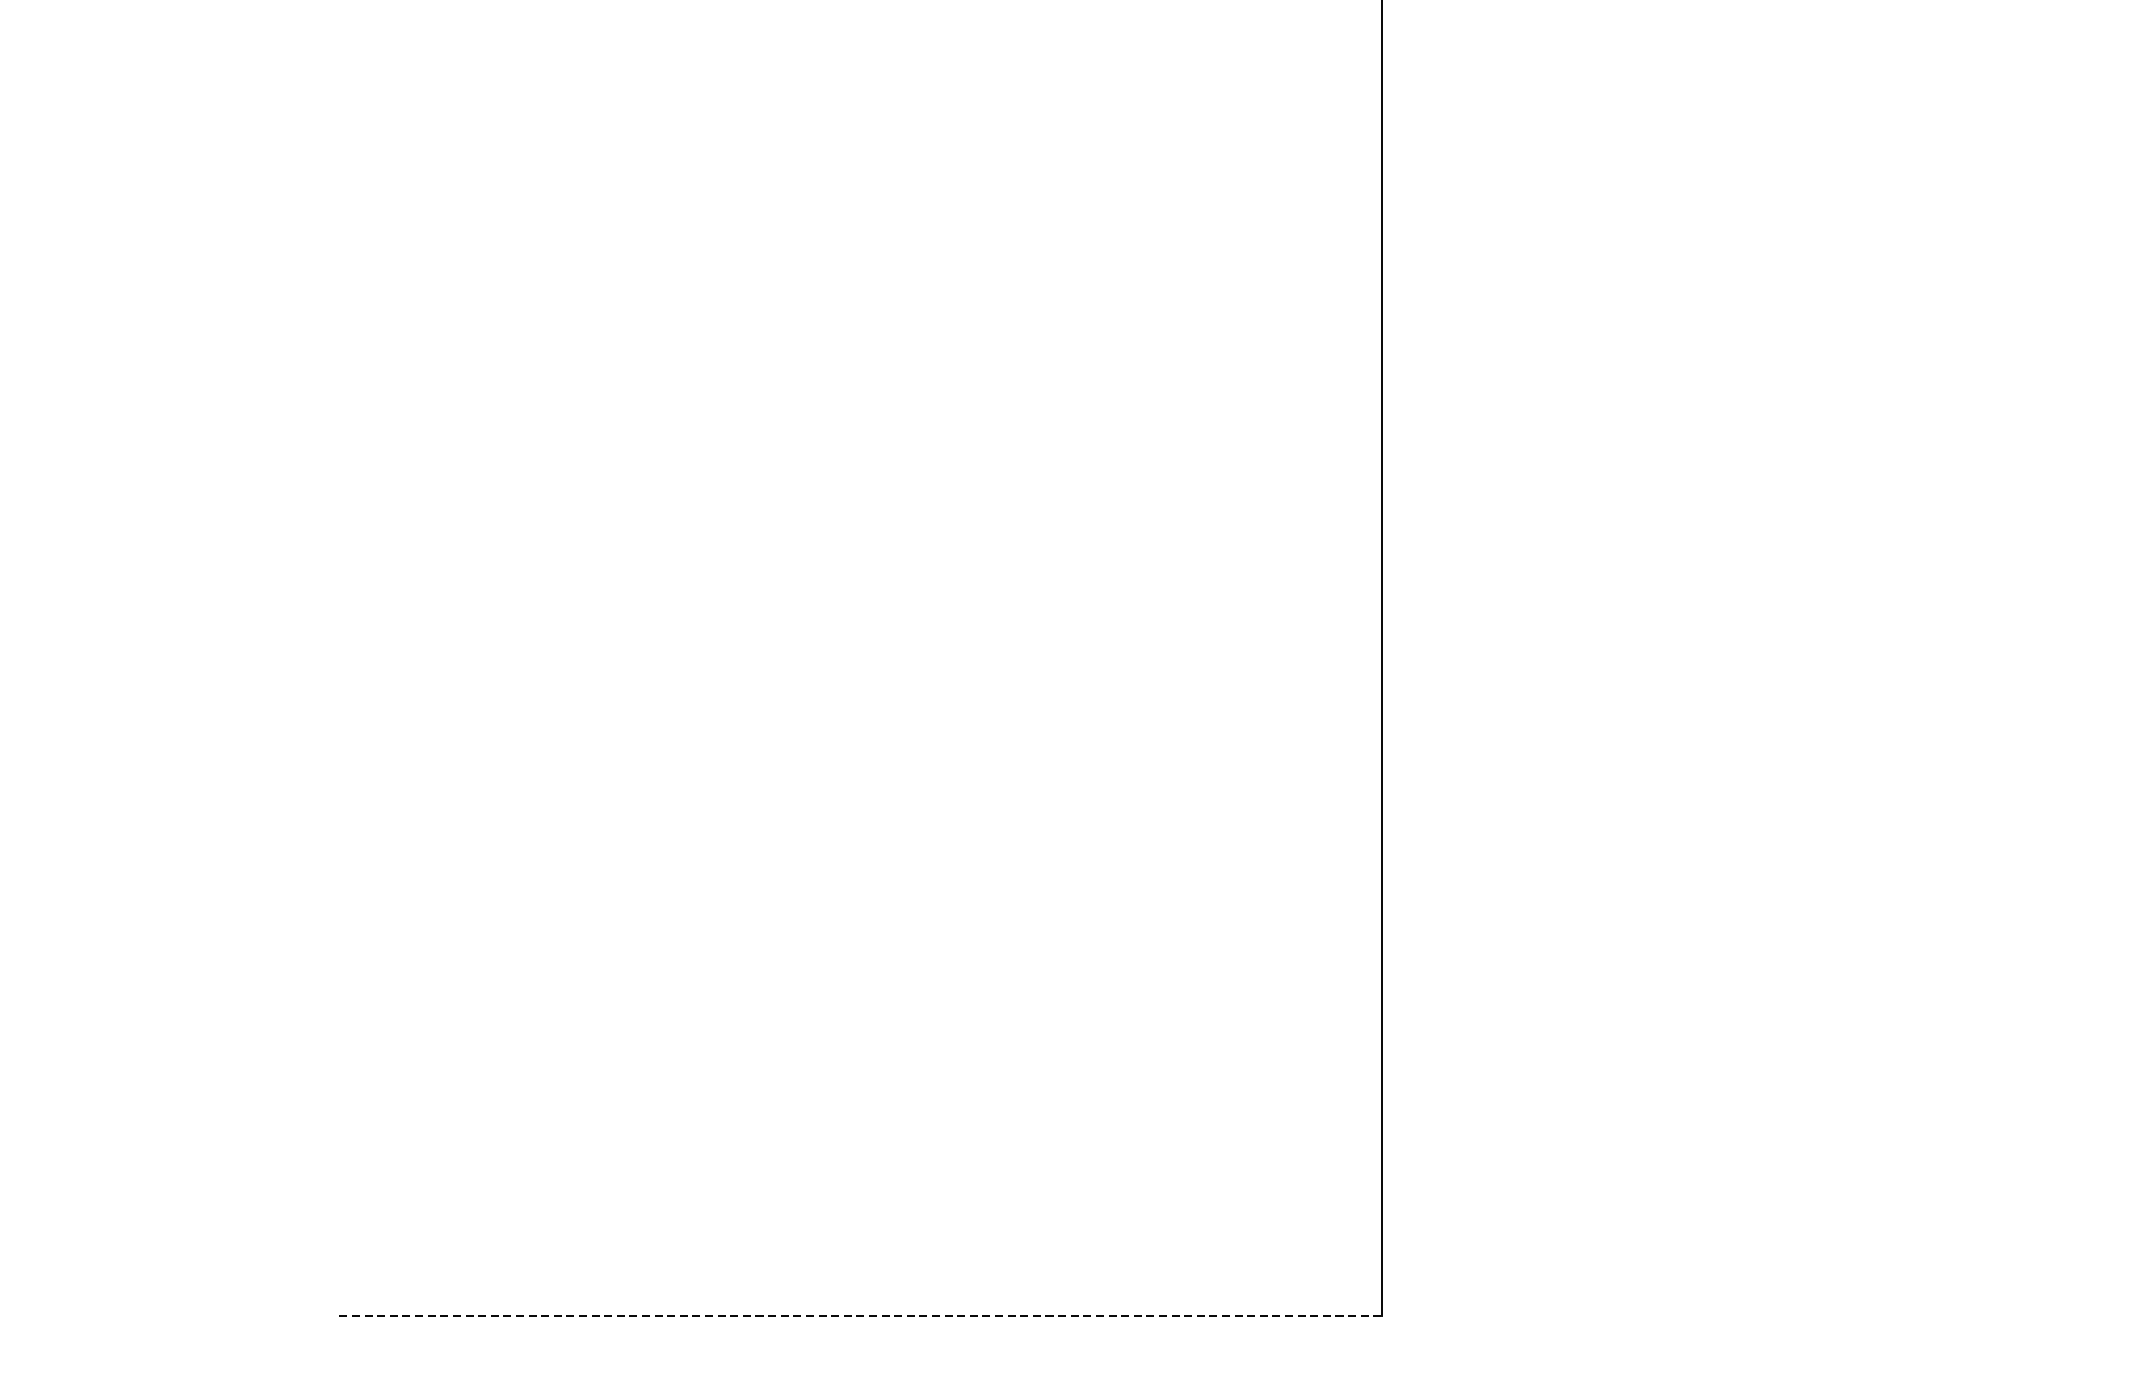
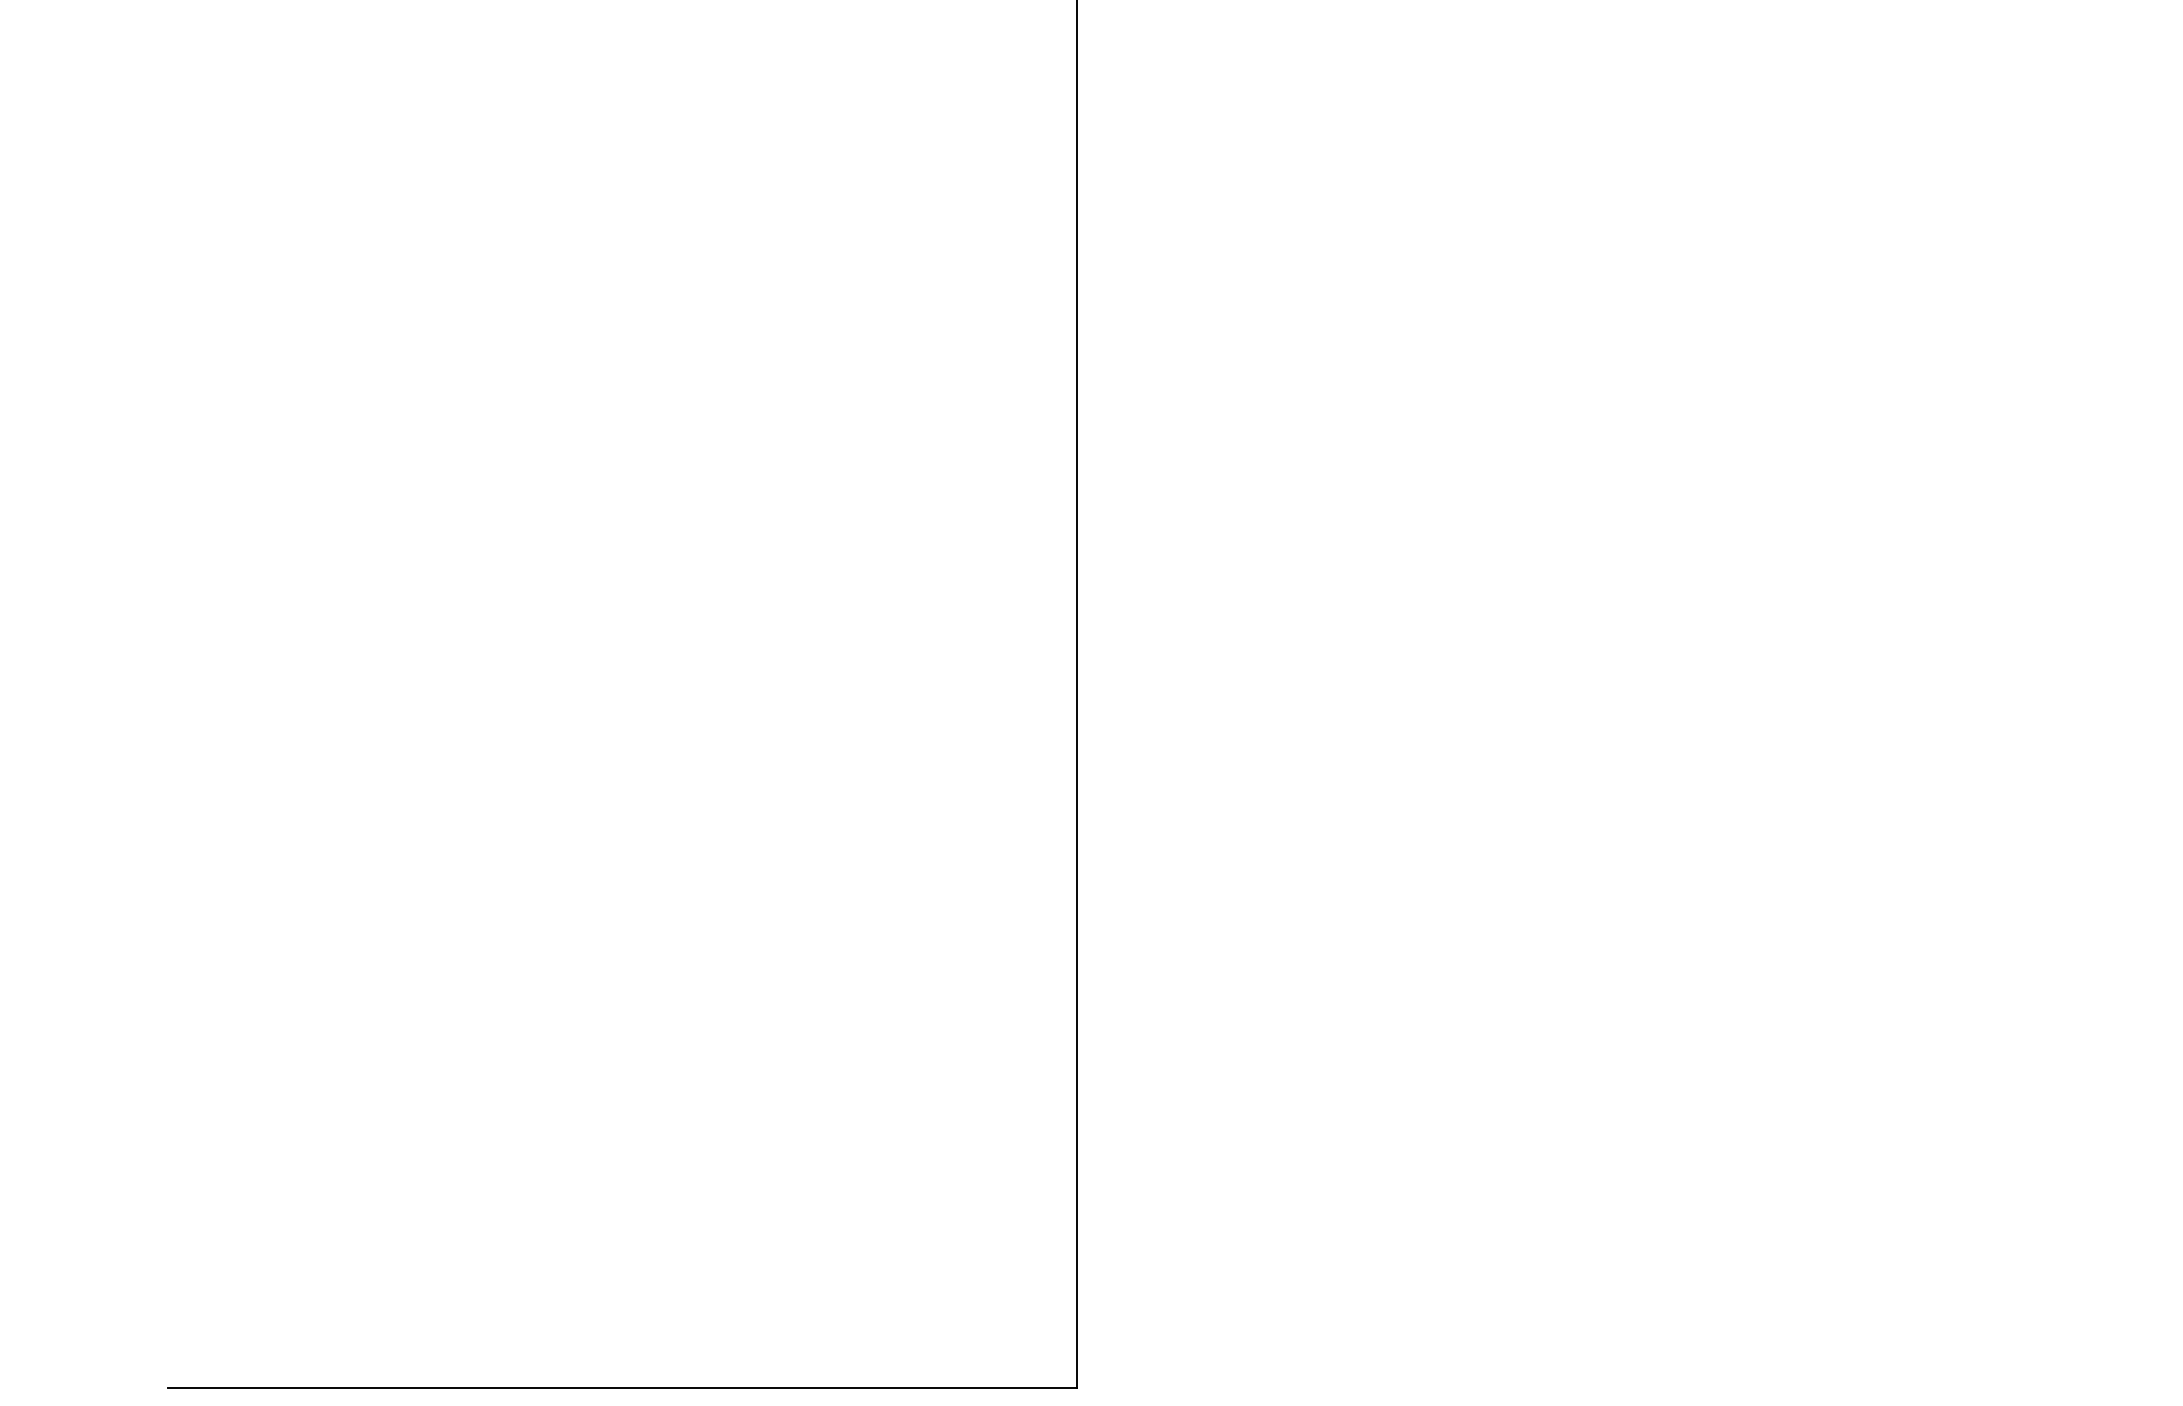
line: (860, 1315) -> (622, 1387), dashed -> solid

